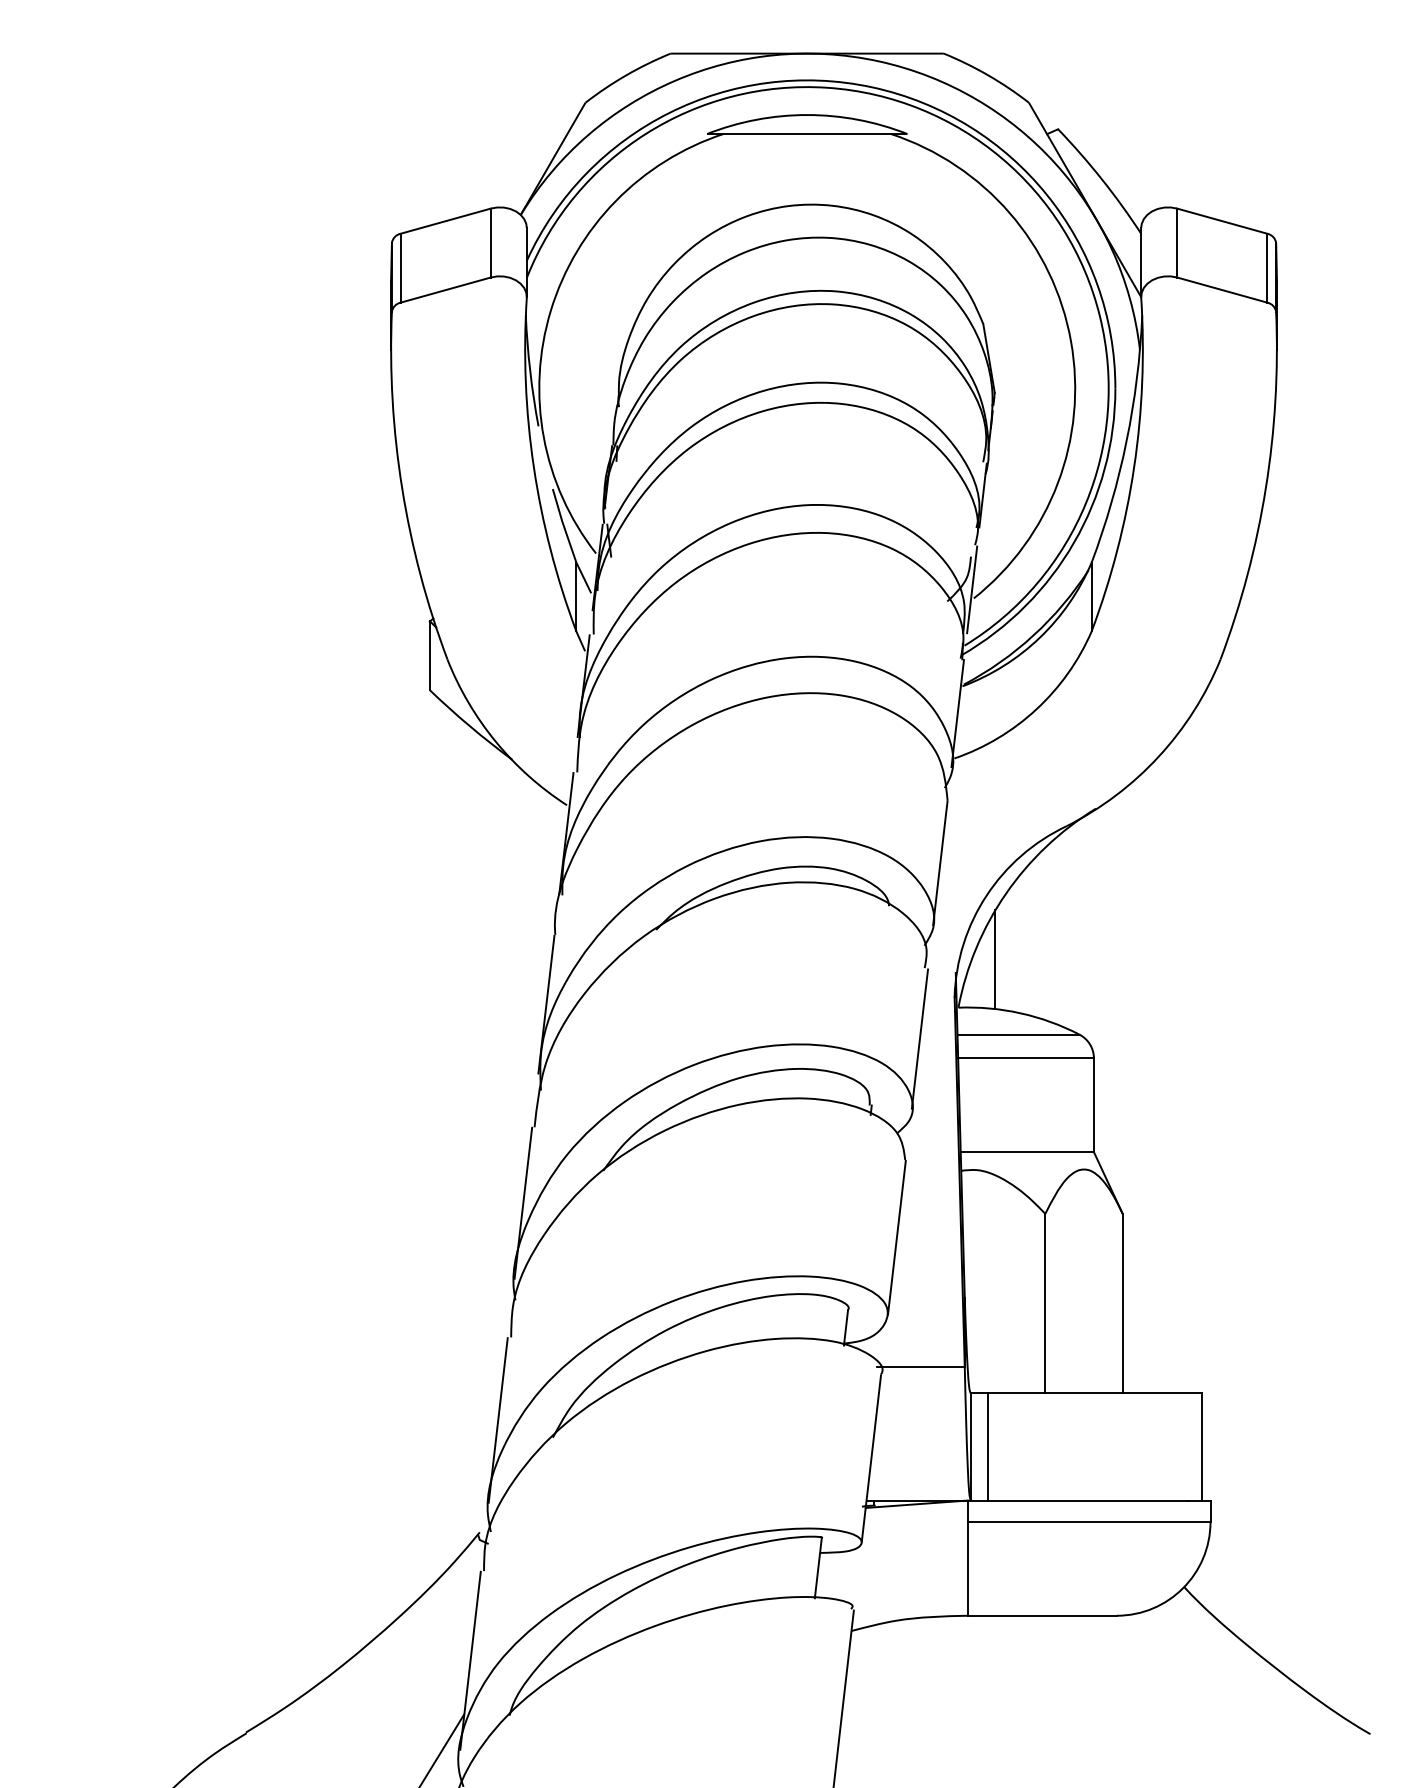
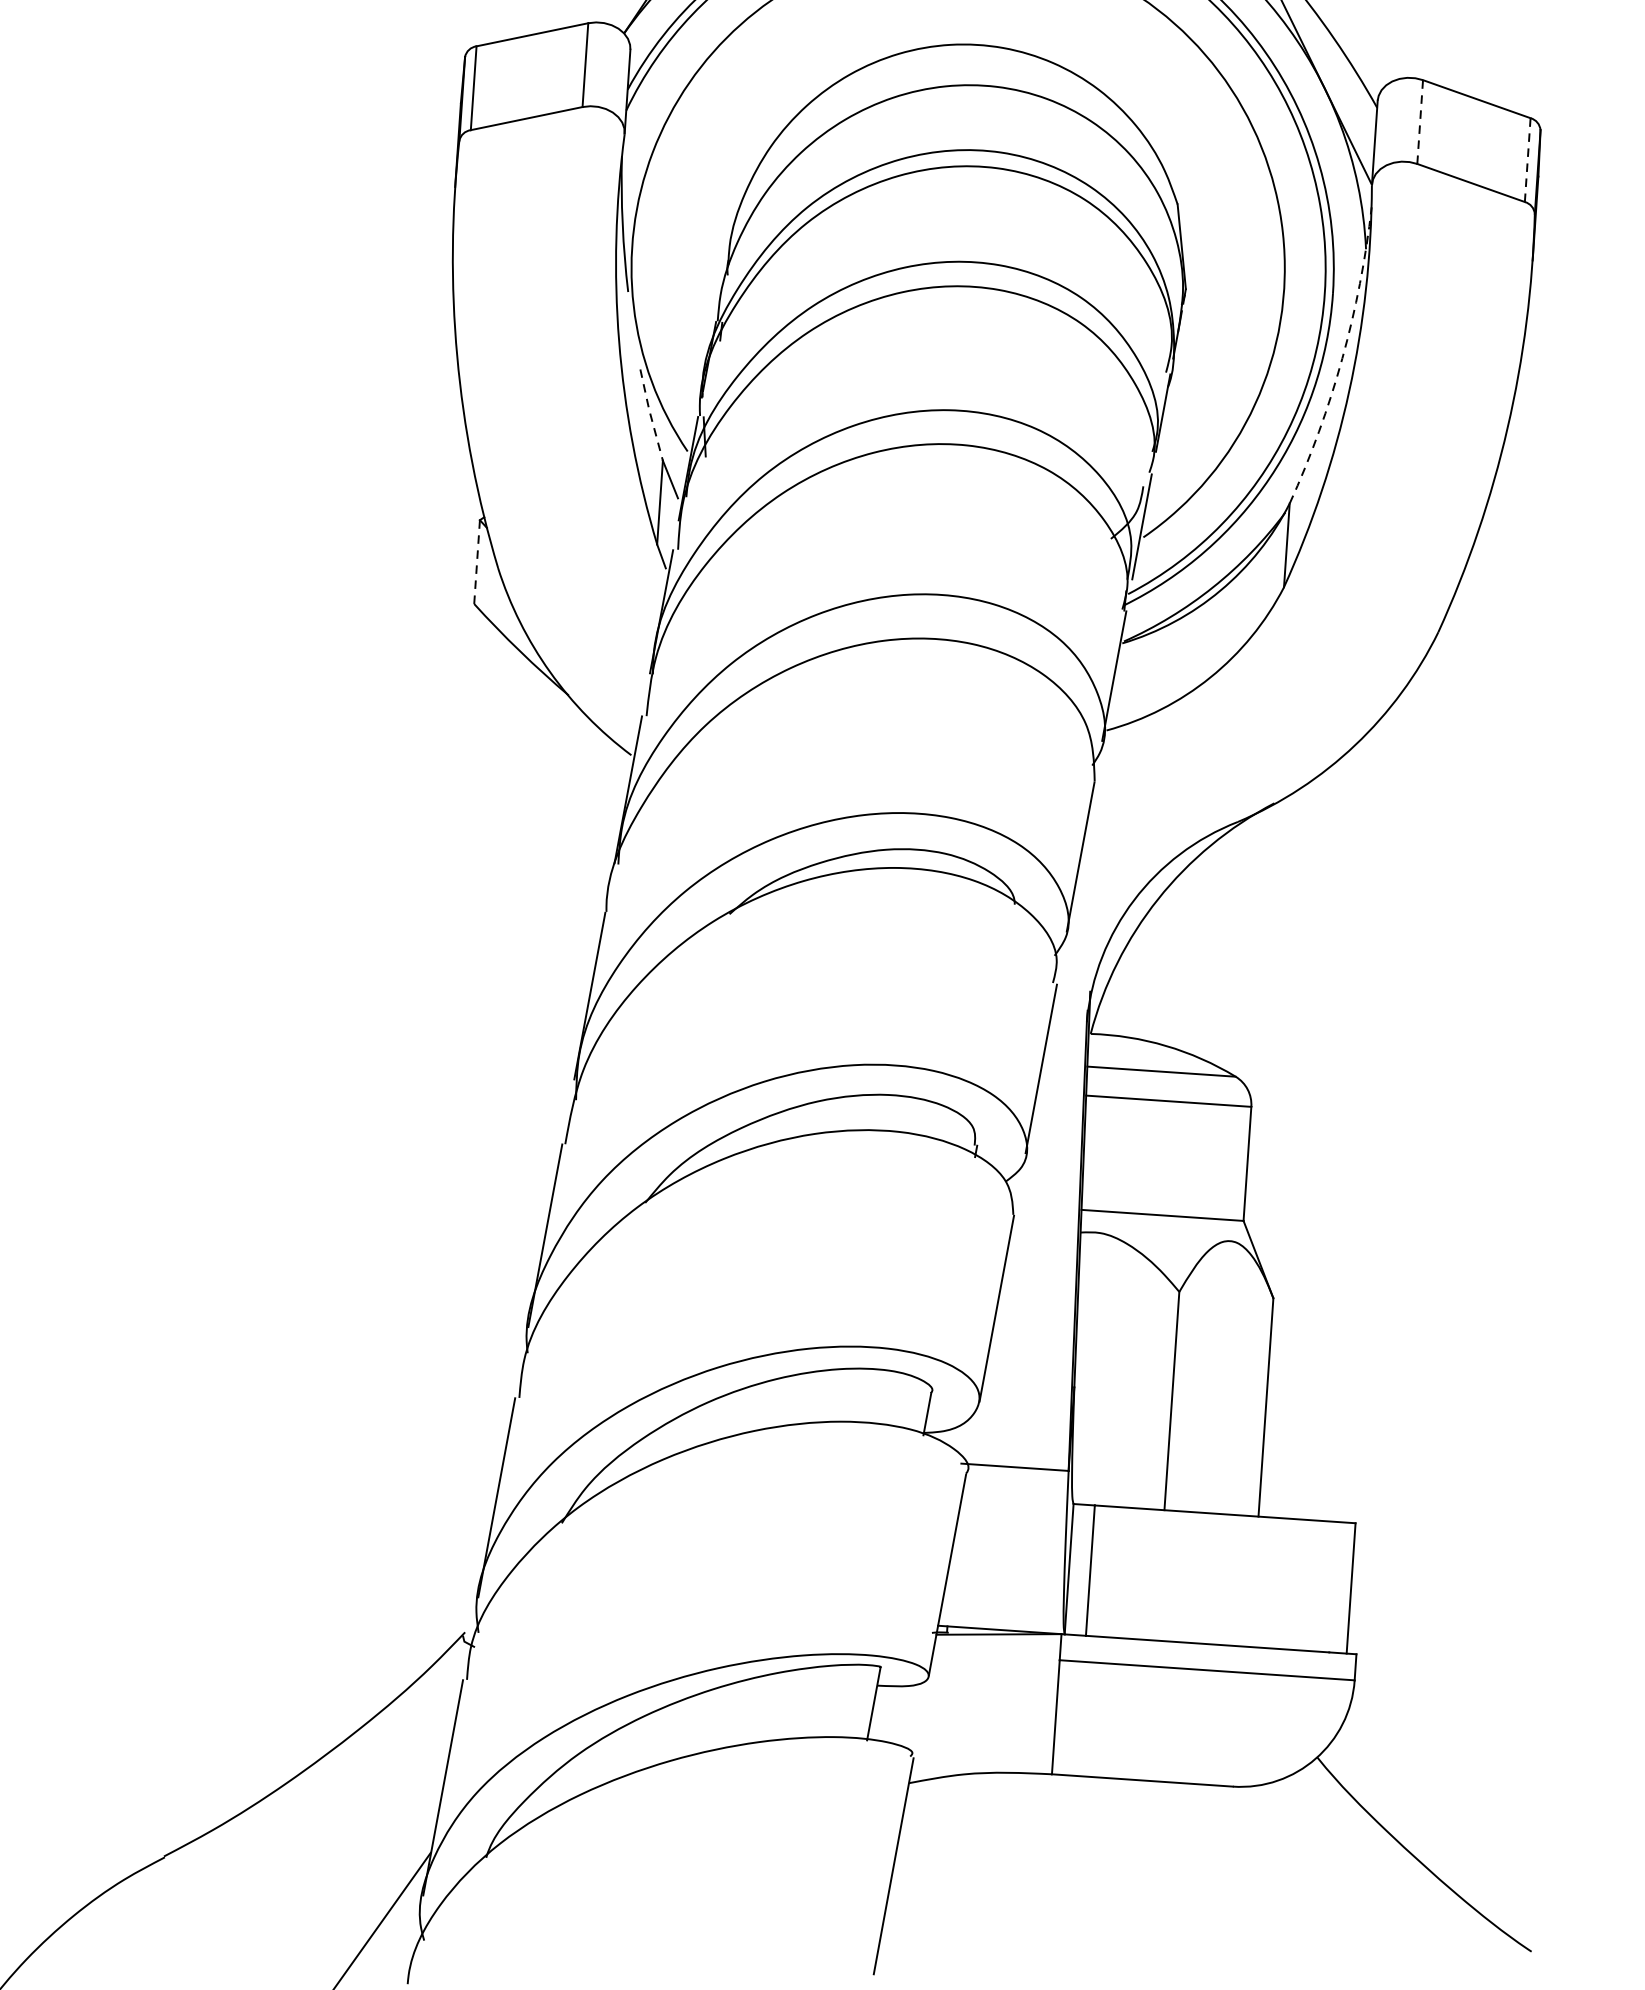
line: (1177, 242) -> (1420, 121), solid -> dashed
line: (1267, 267) -> (1528, 159), solid -> dashed
arc: (1126, 441) -> (1342, 359), solid -> dashed
line: (563, 525) -> (650, 414), solid -> dashed
line: (429, 655) -> (476, 561), solid -> dashed
line: (994, 959) -> (1138, 978), removed

